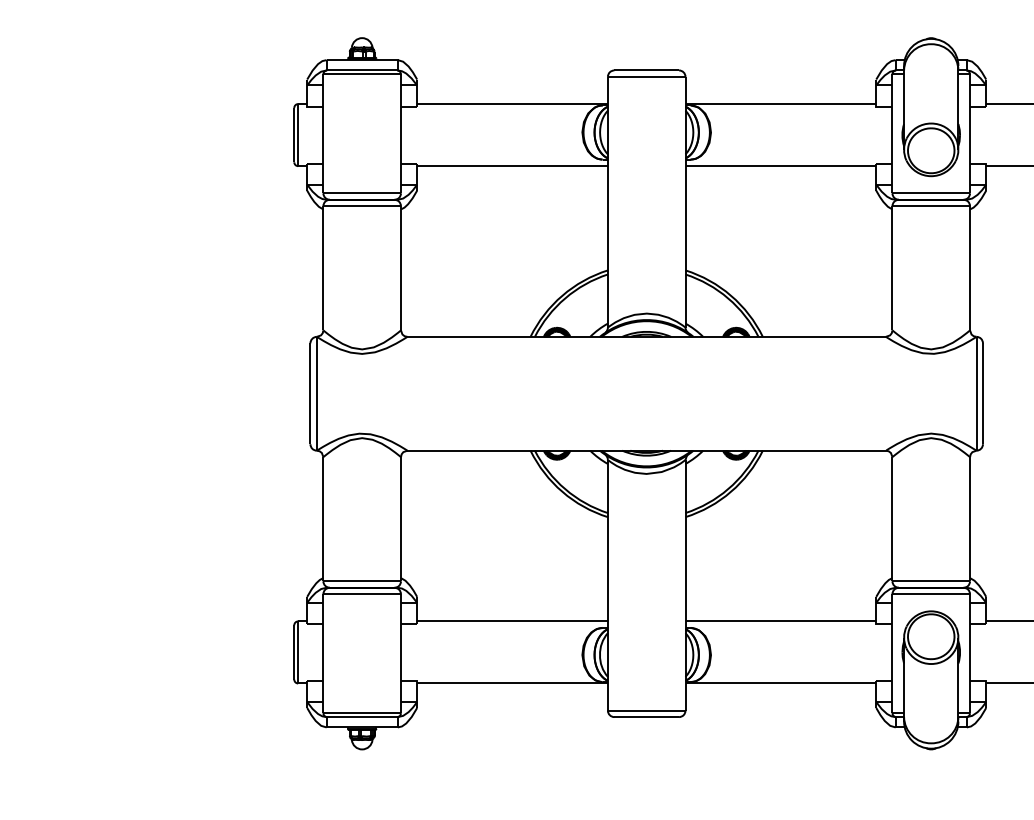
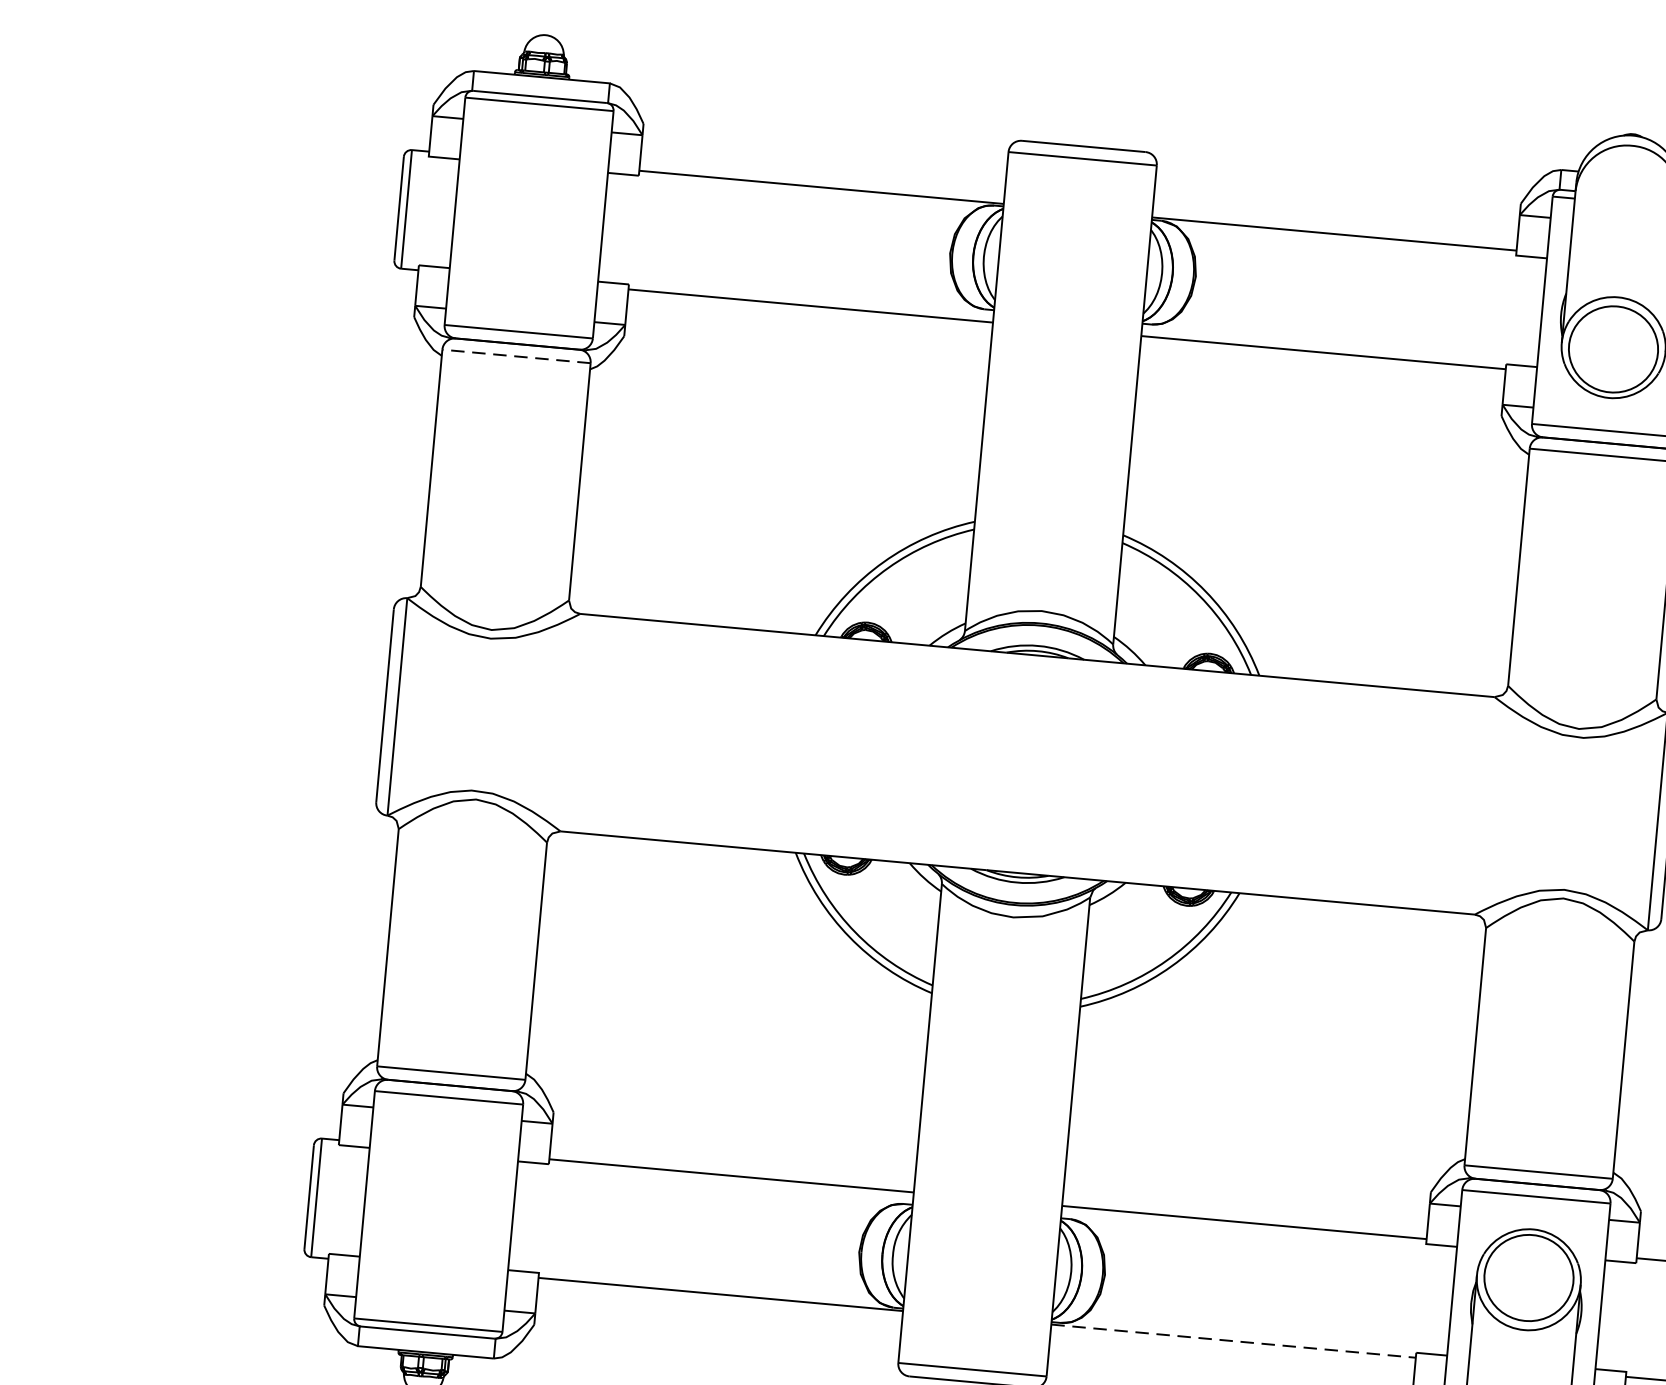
line: (362, 206) -> (517, 356), solid -> dashed
line: (781, 683) -> (1234, 1341), solid -> dashed

